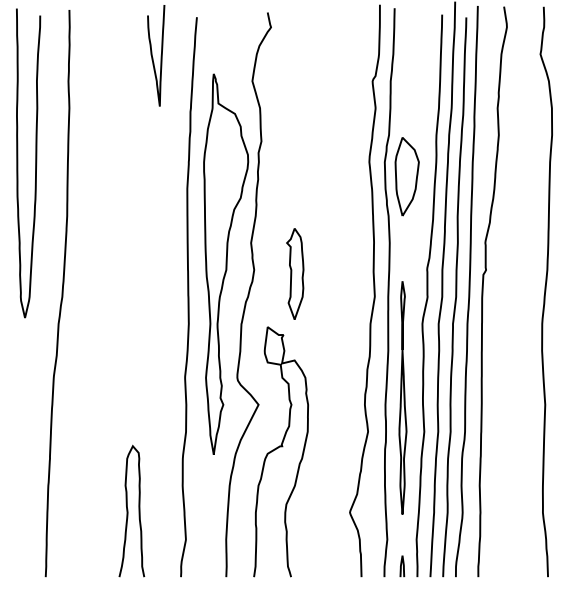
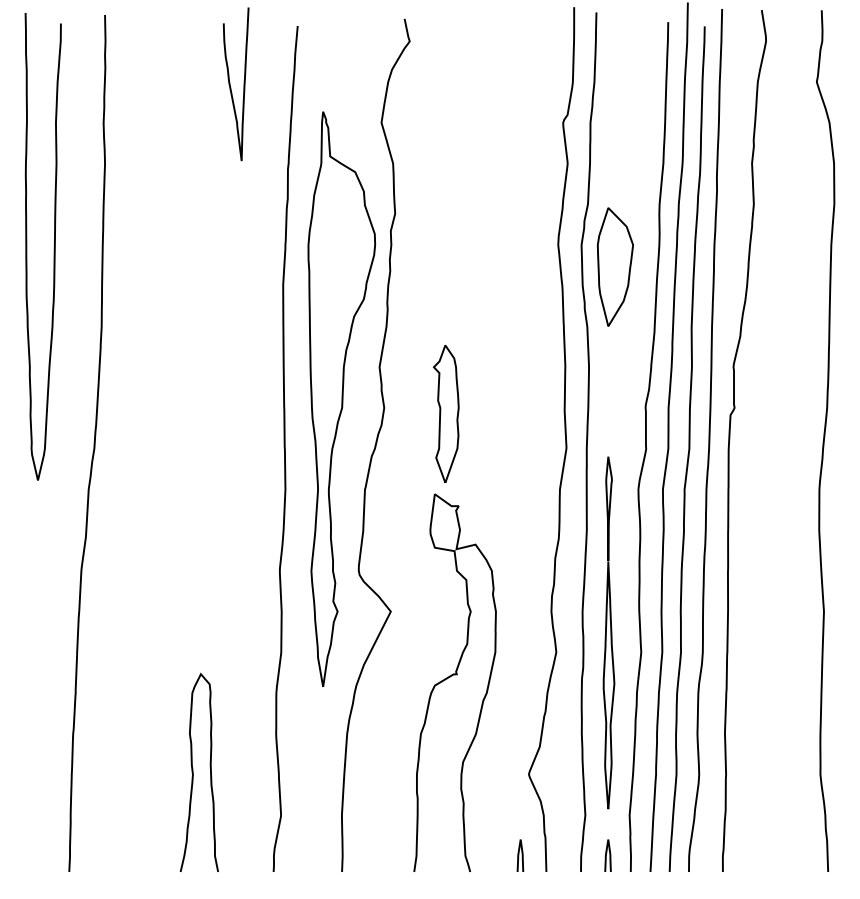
part: (402, 397) -> (608, 632), moved
curve: (278, 448) -> (451, 677), moved
curve: (343, 566) -> (519, 855), added

